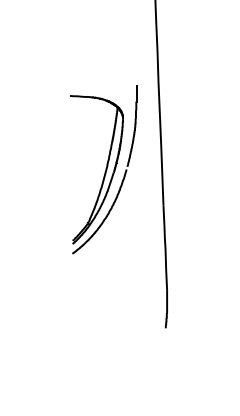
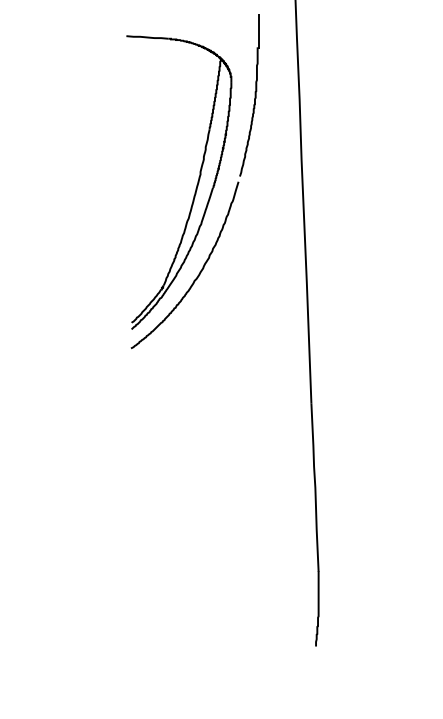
part: (103, 169) -> (192, 181), moved

